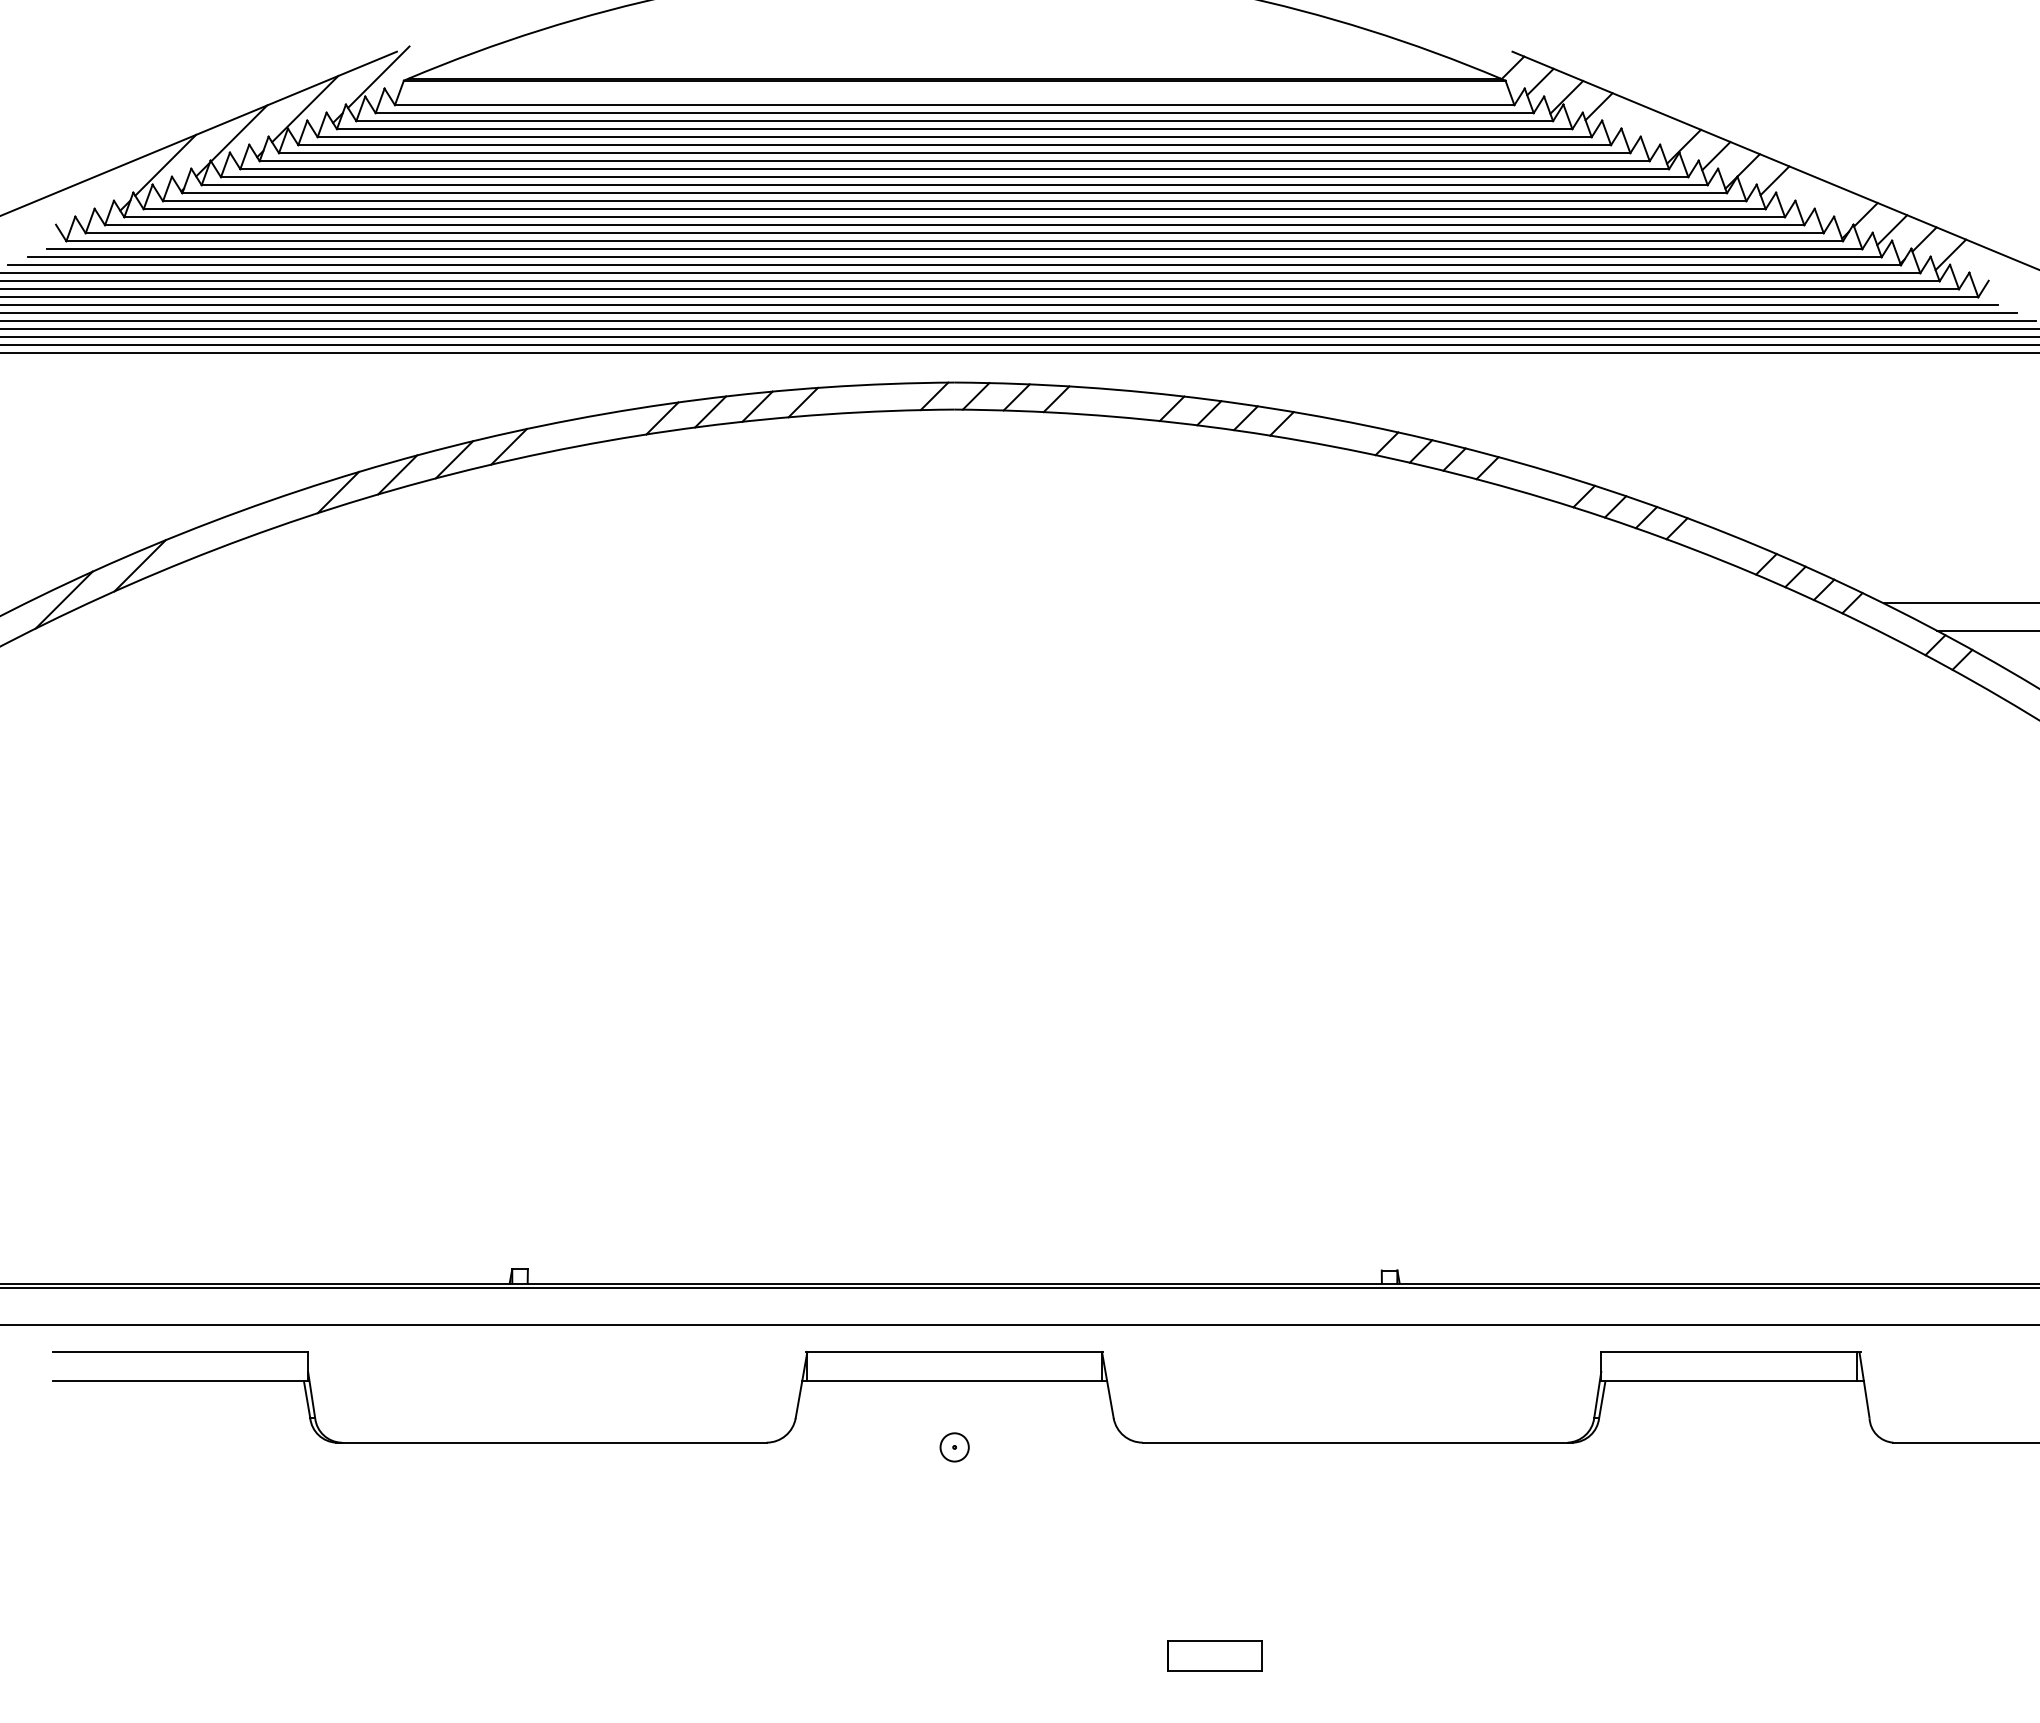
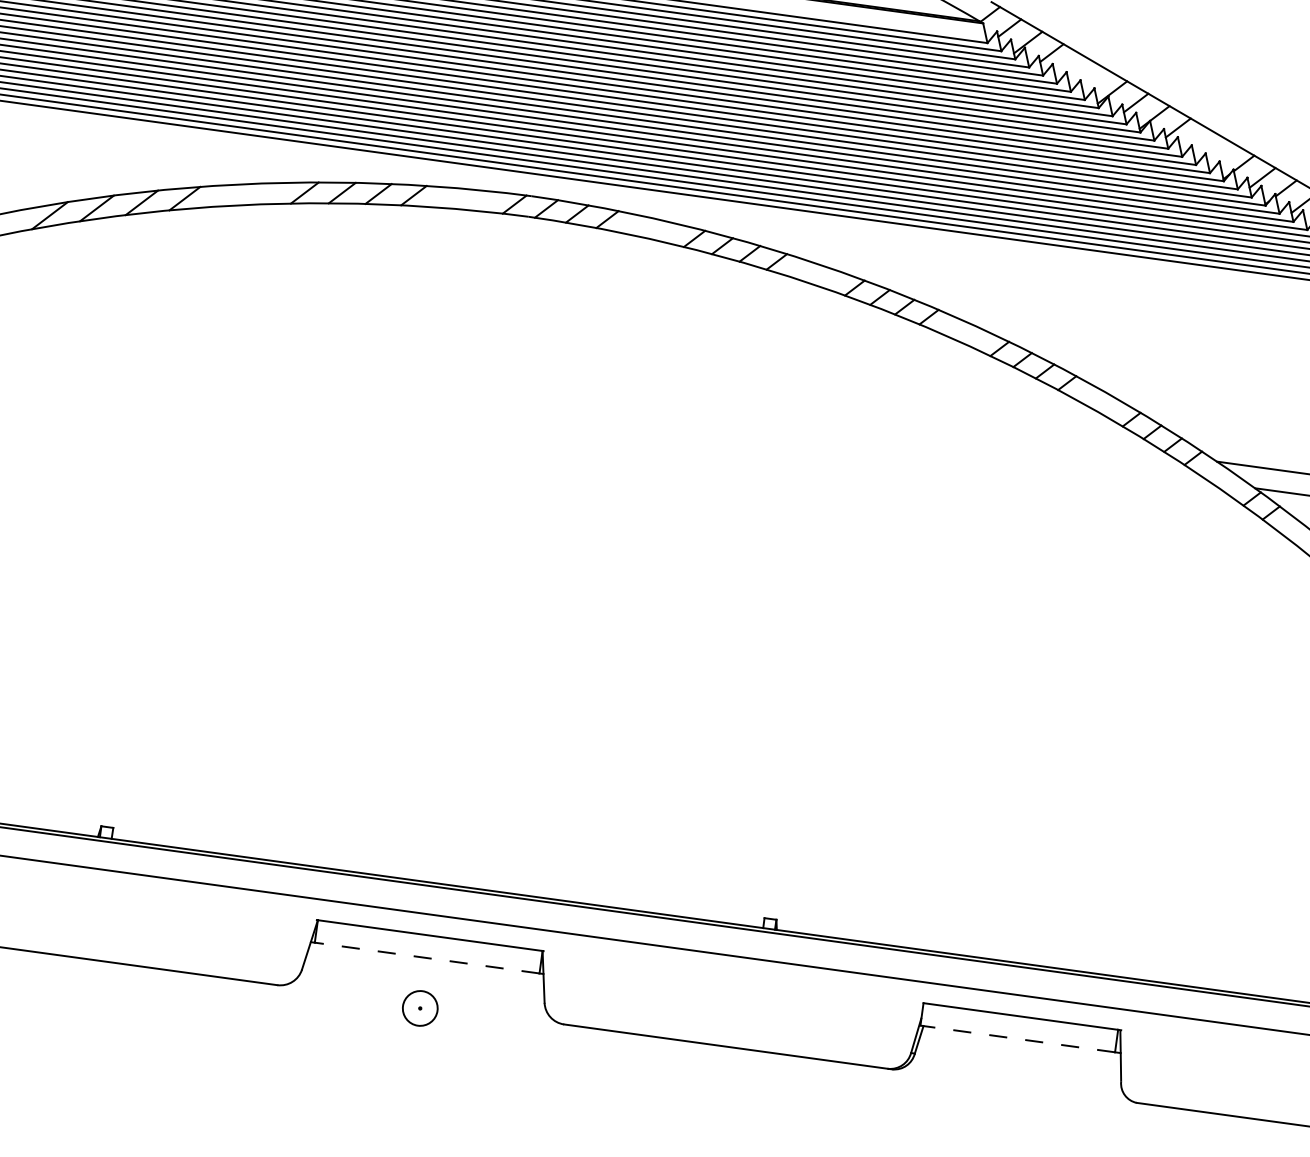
line: (954, 1381) -> (427, 958), solid -> dashed
line: (1728, 1381) -> (1017, 1039), solid -> dashed
circle: (954, 1447) -> (420, 1008), size x1.6

